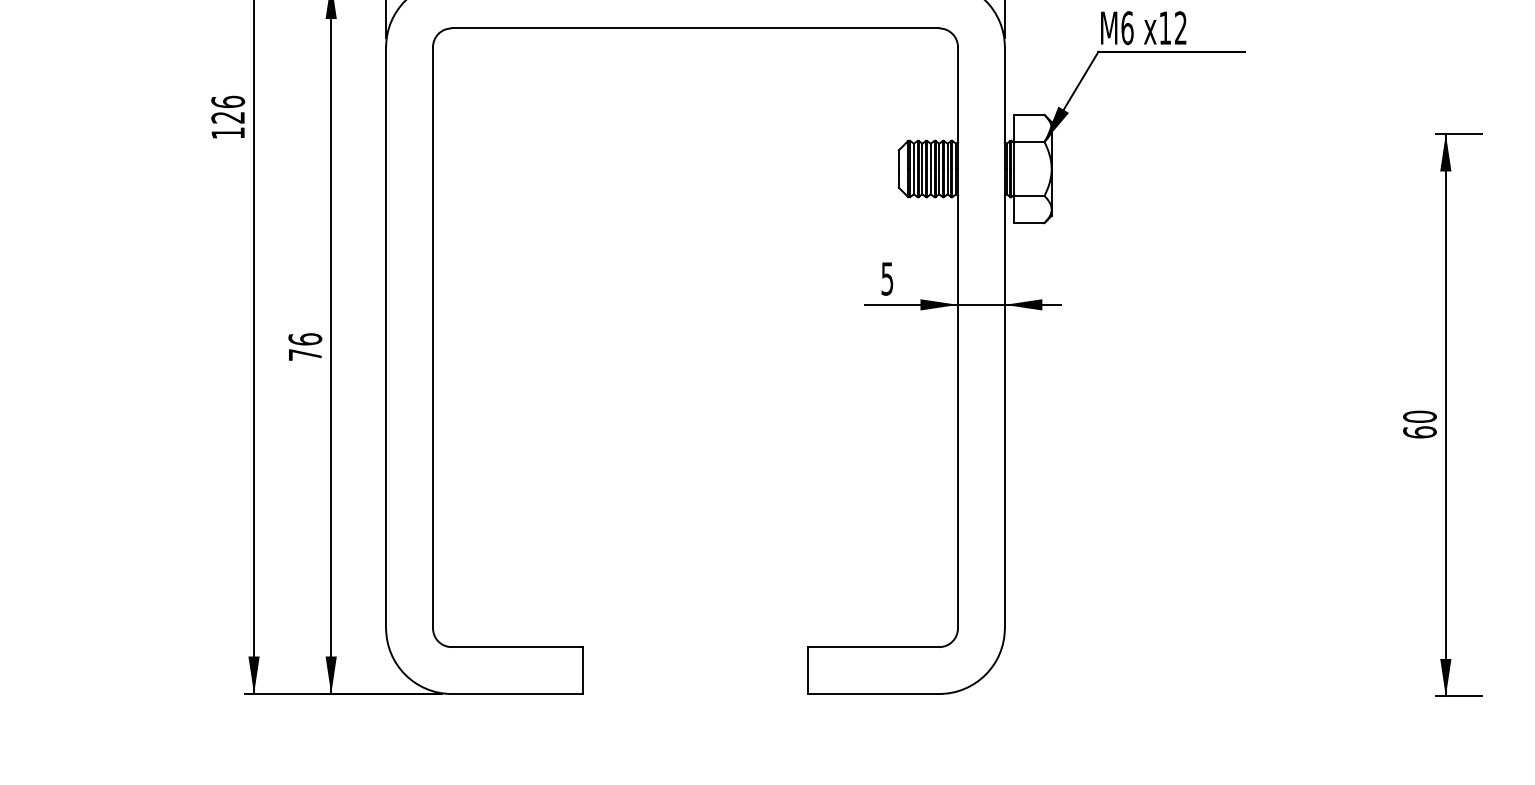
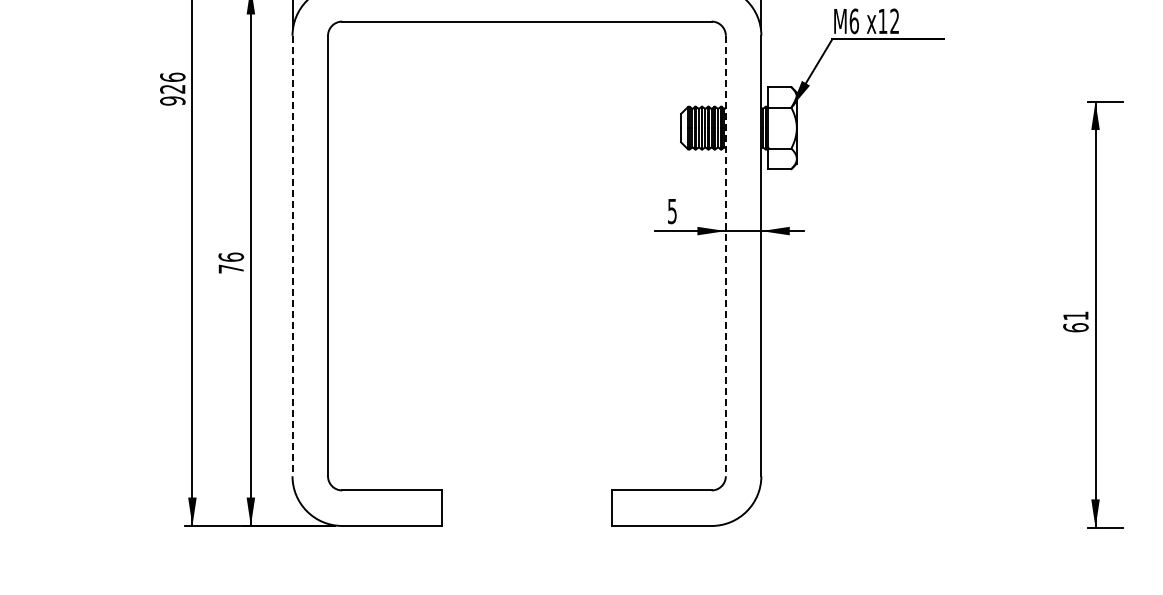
text: (227, 132) -> (172, 100), 126 -> 926
line: (386, 338) -> (292, 256), solid -> dashed
line: (957, 338) -> (725, 256), solid -> dashed
text: (1419, 416) -> (1075, 315), 60 -> 61

